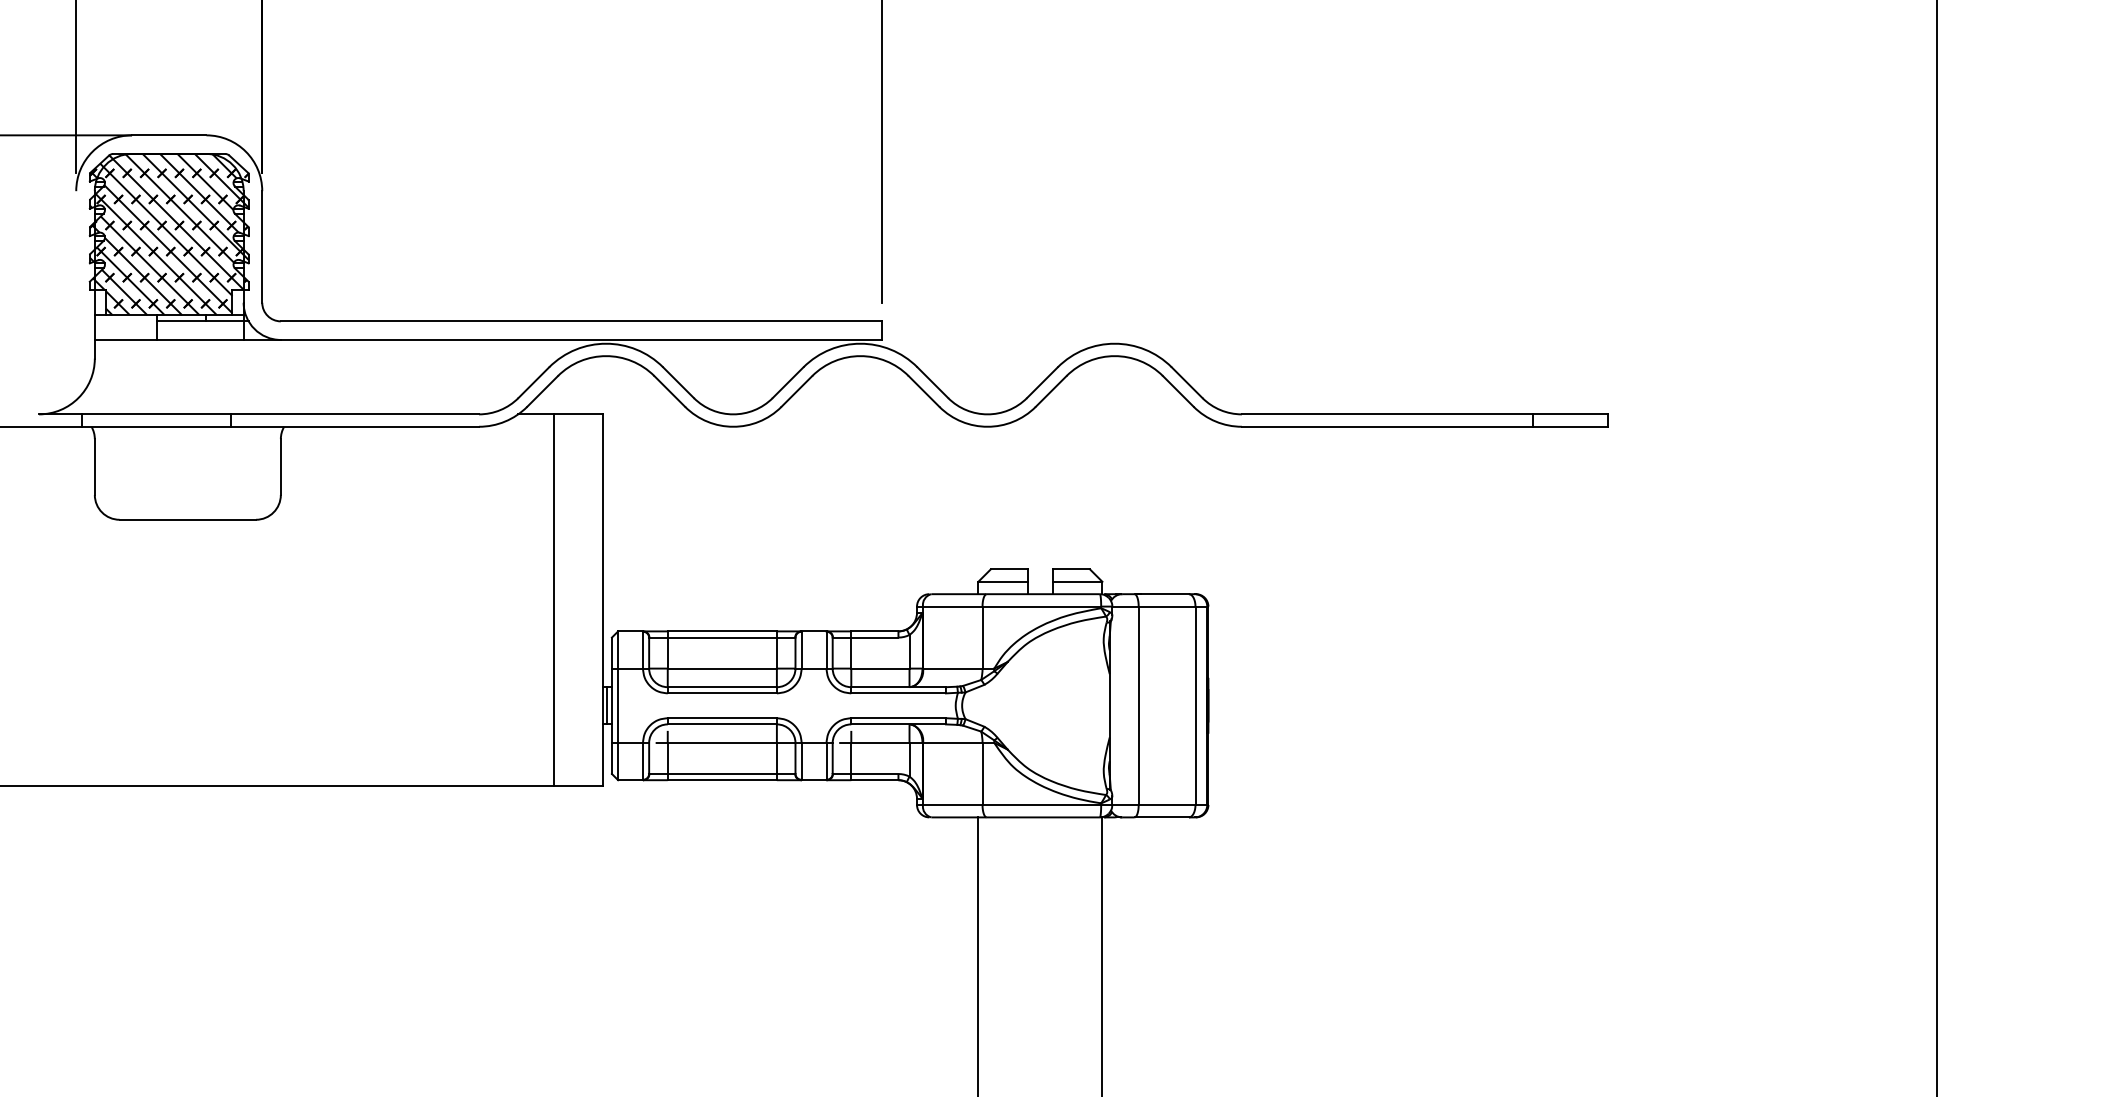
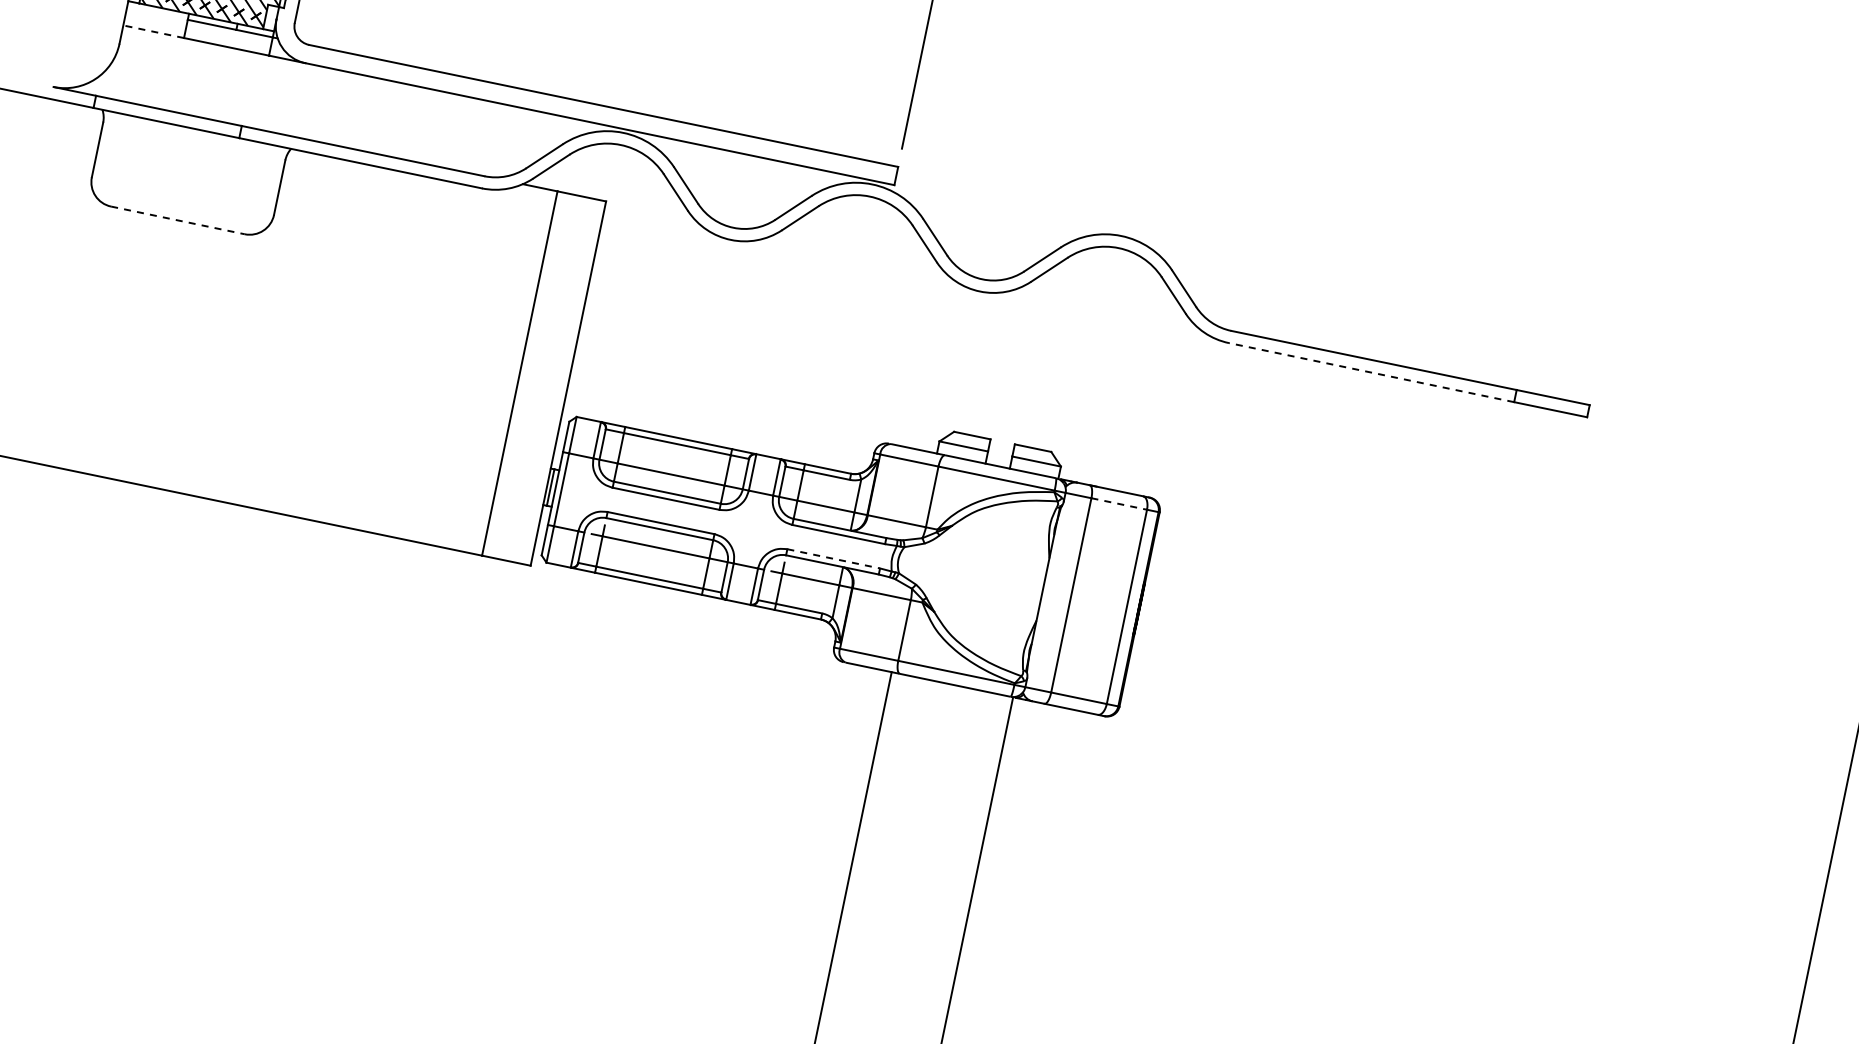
line: (125, 339) -> (153, 31), solid -> dashed
line: (1387, 426) -> (1371, 372), solid -> dashed
line: (188, 519) -> (178, 220), solid -> dashed
line: (1167, 606) -> (1119, 503), solid -> dashed
line: (899, 718) -> (834, 559), solid -> dashed

